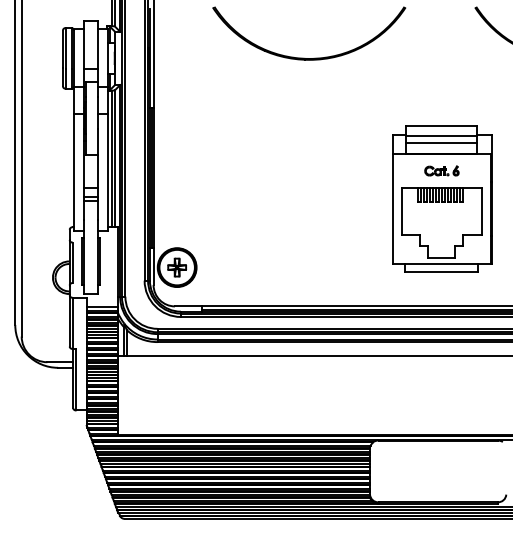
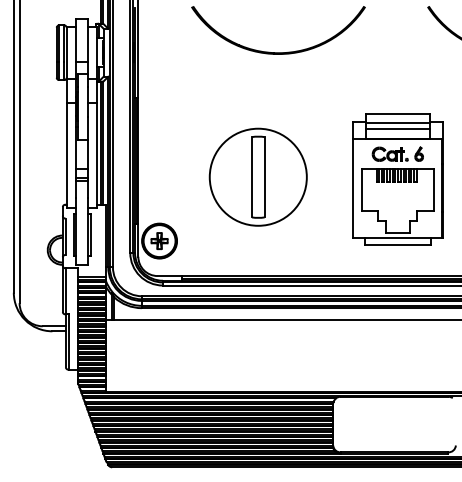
part: (441, 170) -> (397, 153), size x1.67
part: (286, 196) -> (258, 177), added

